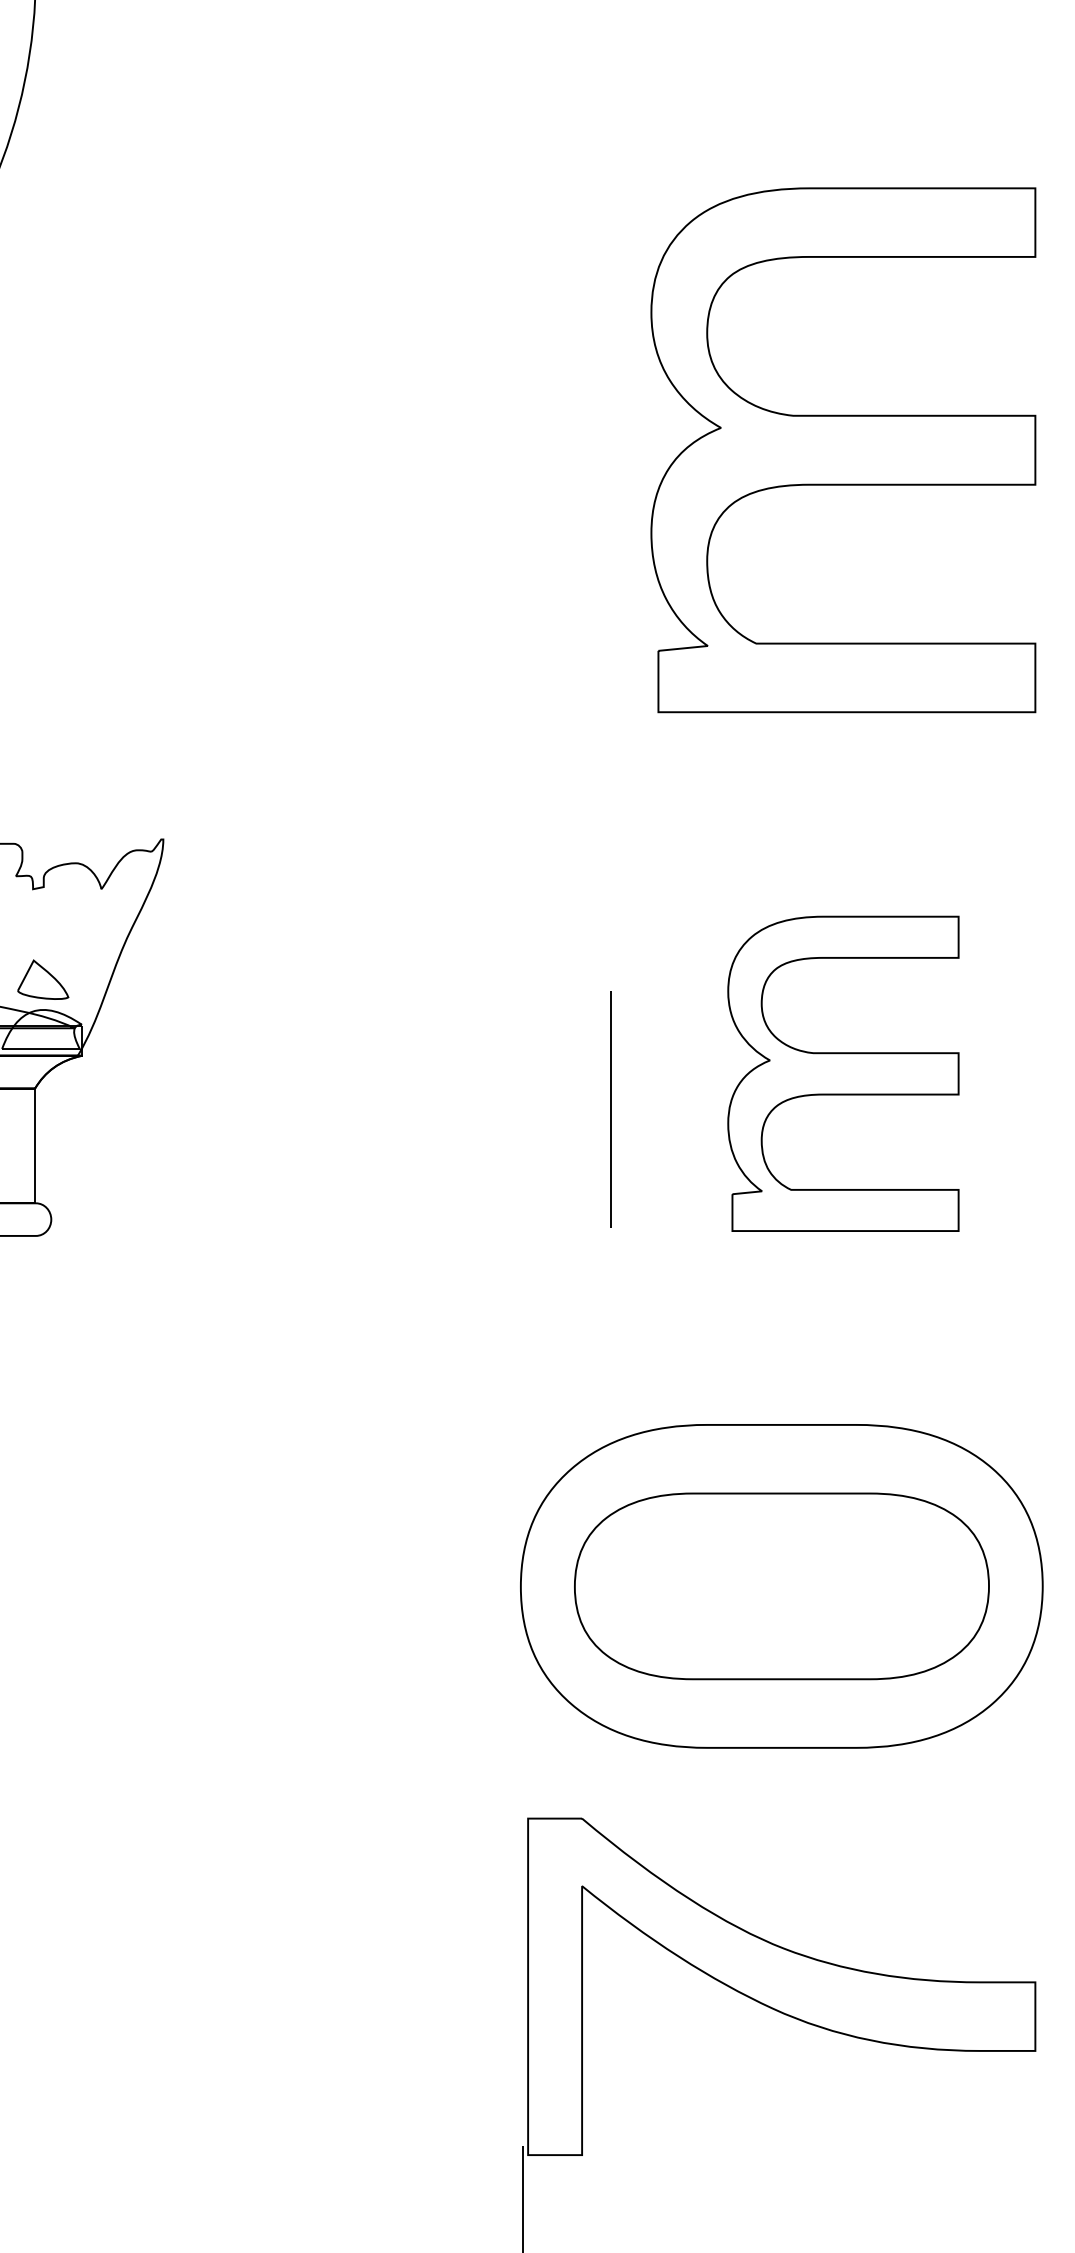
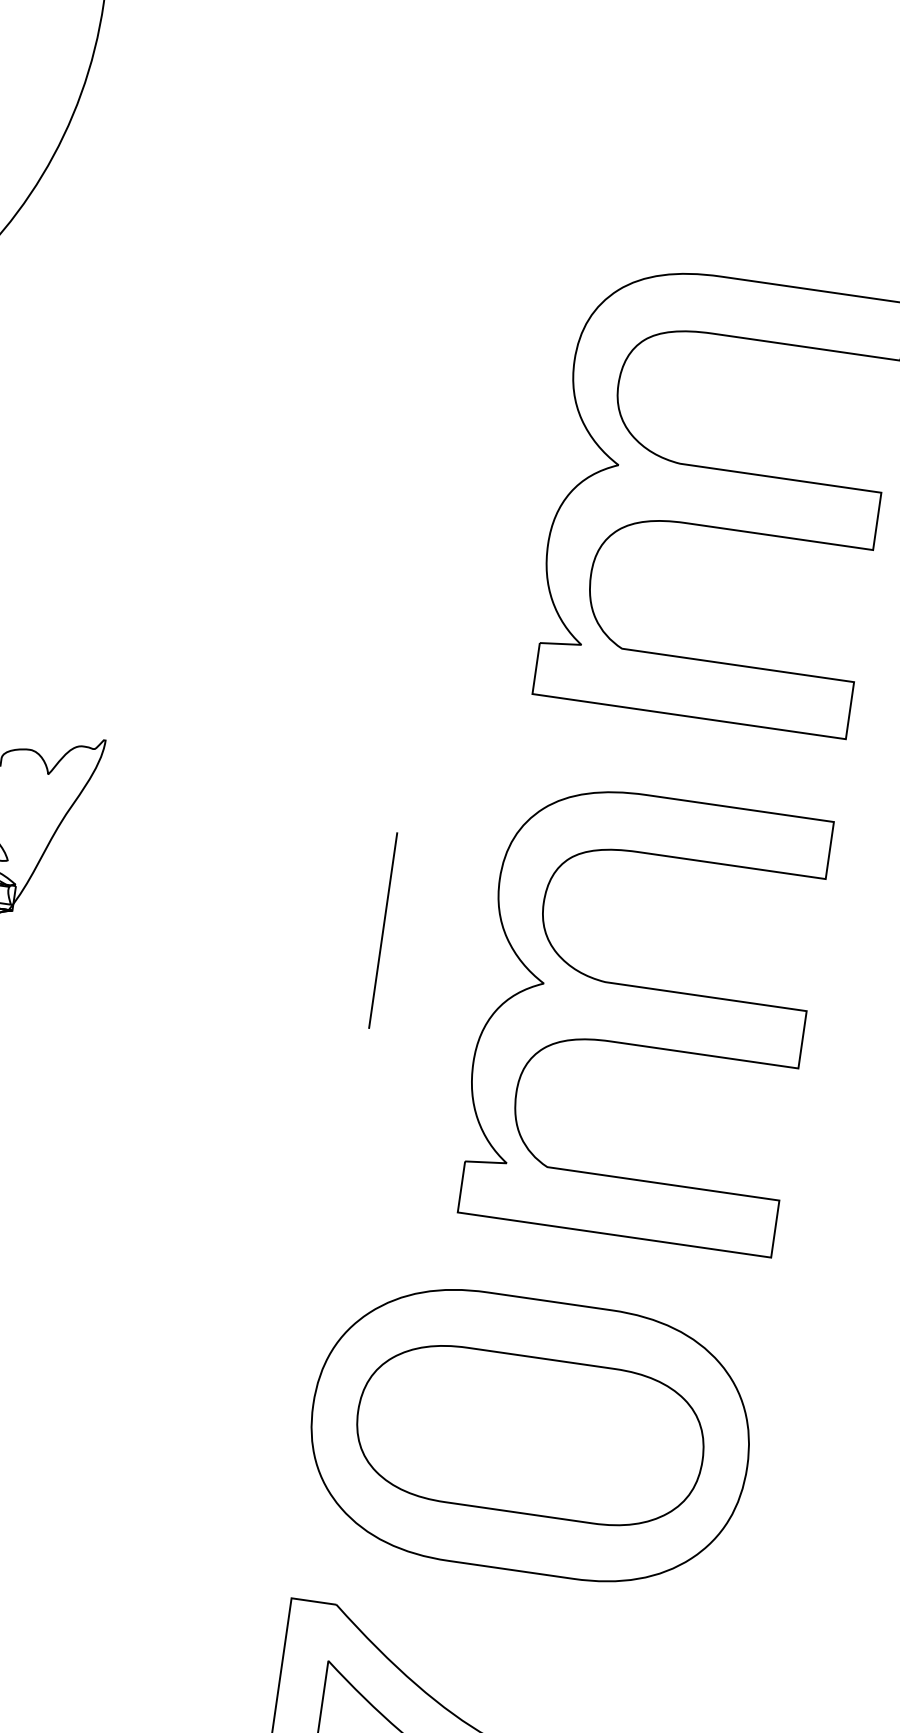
part: (843, 1073) -> (643, 1016), size x1.67
line: (610, 1109) -> (383, 930), moved

